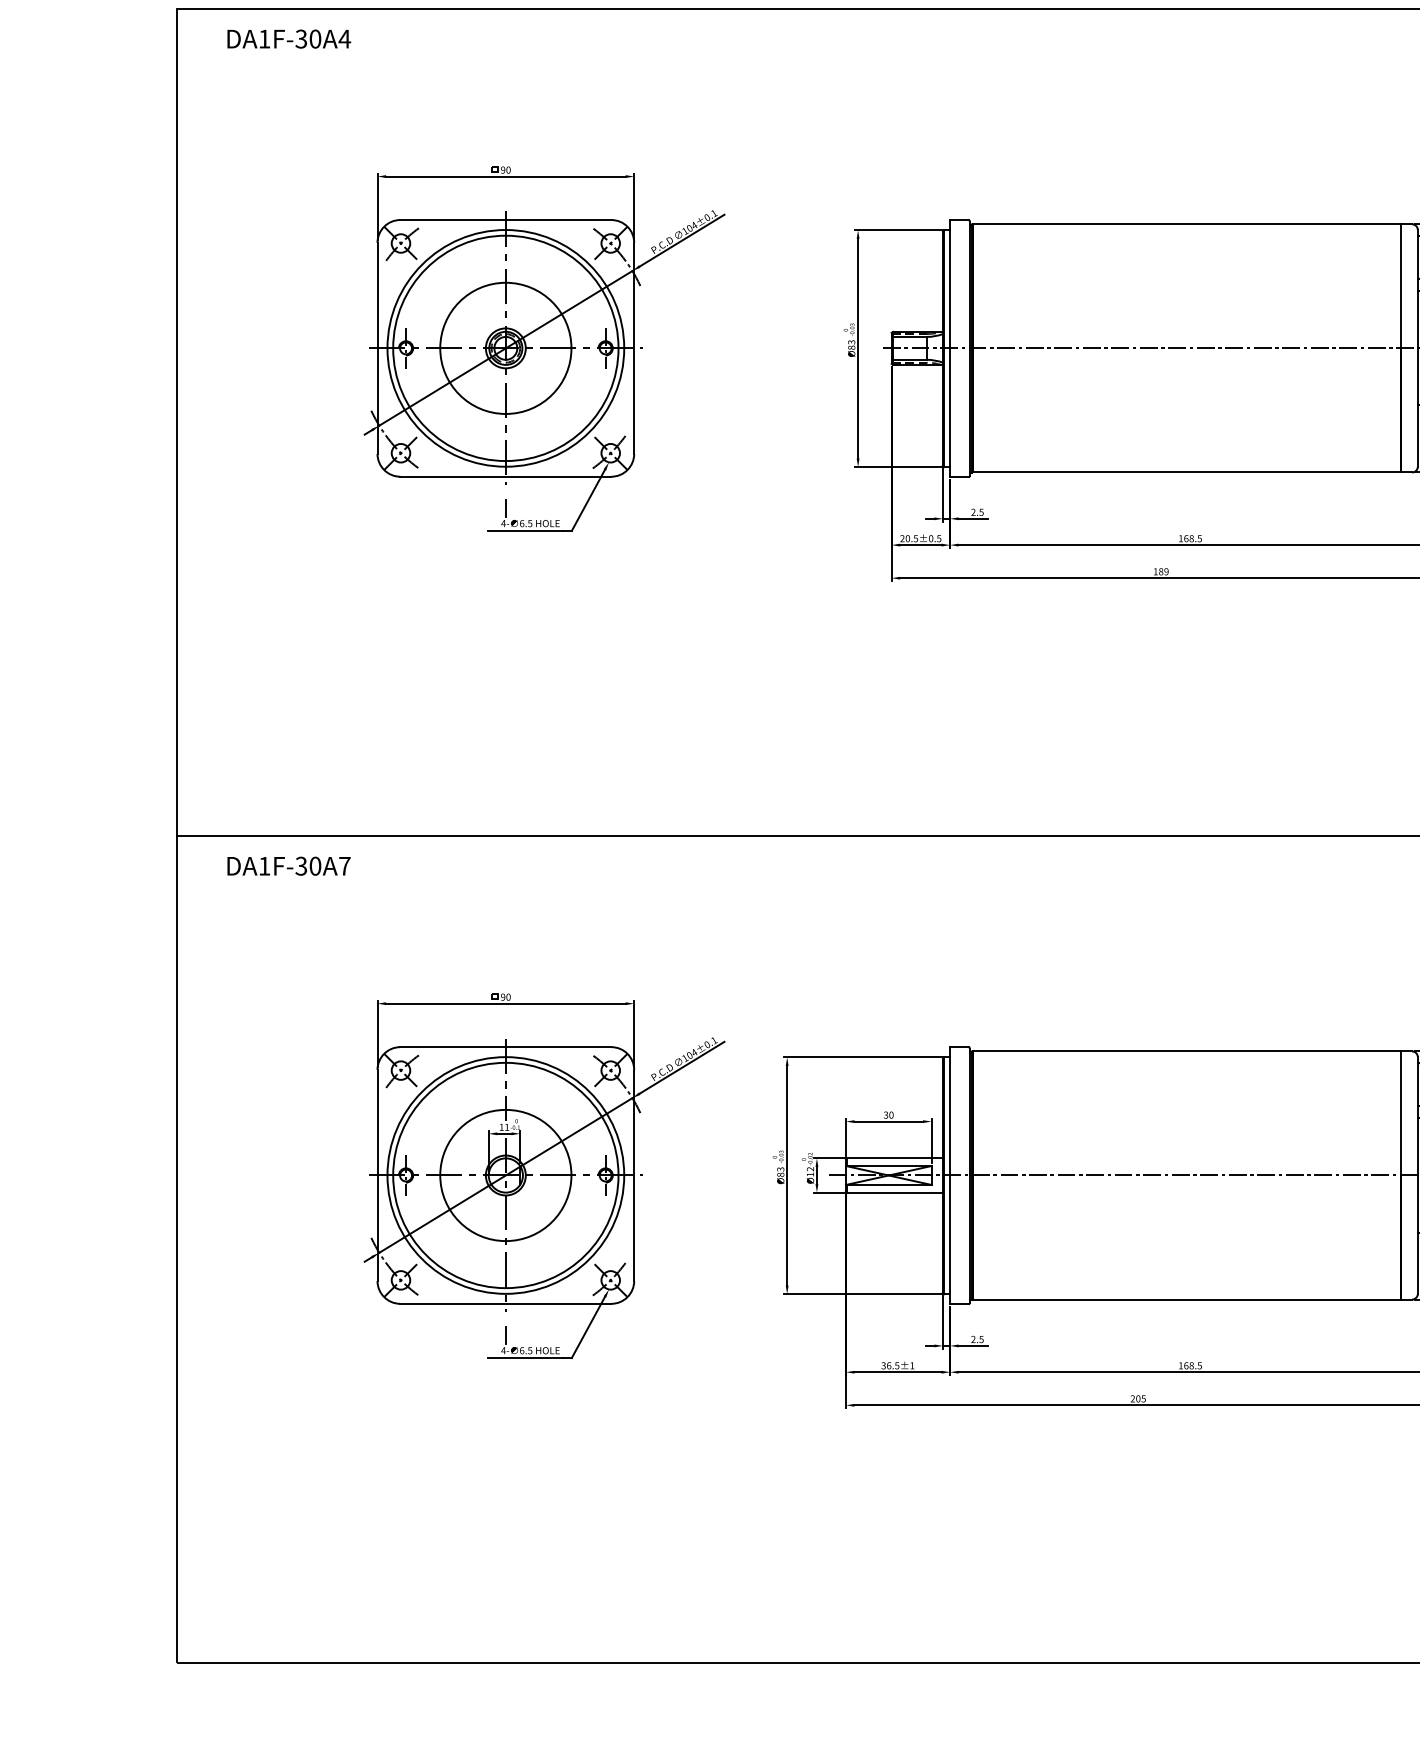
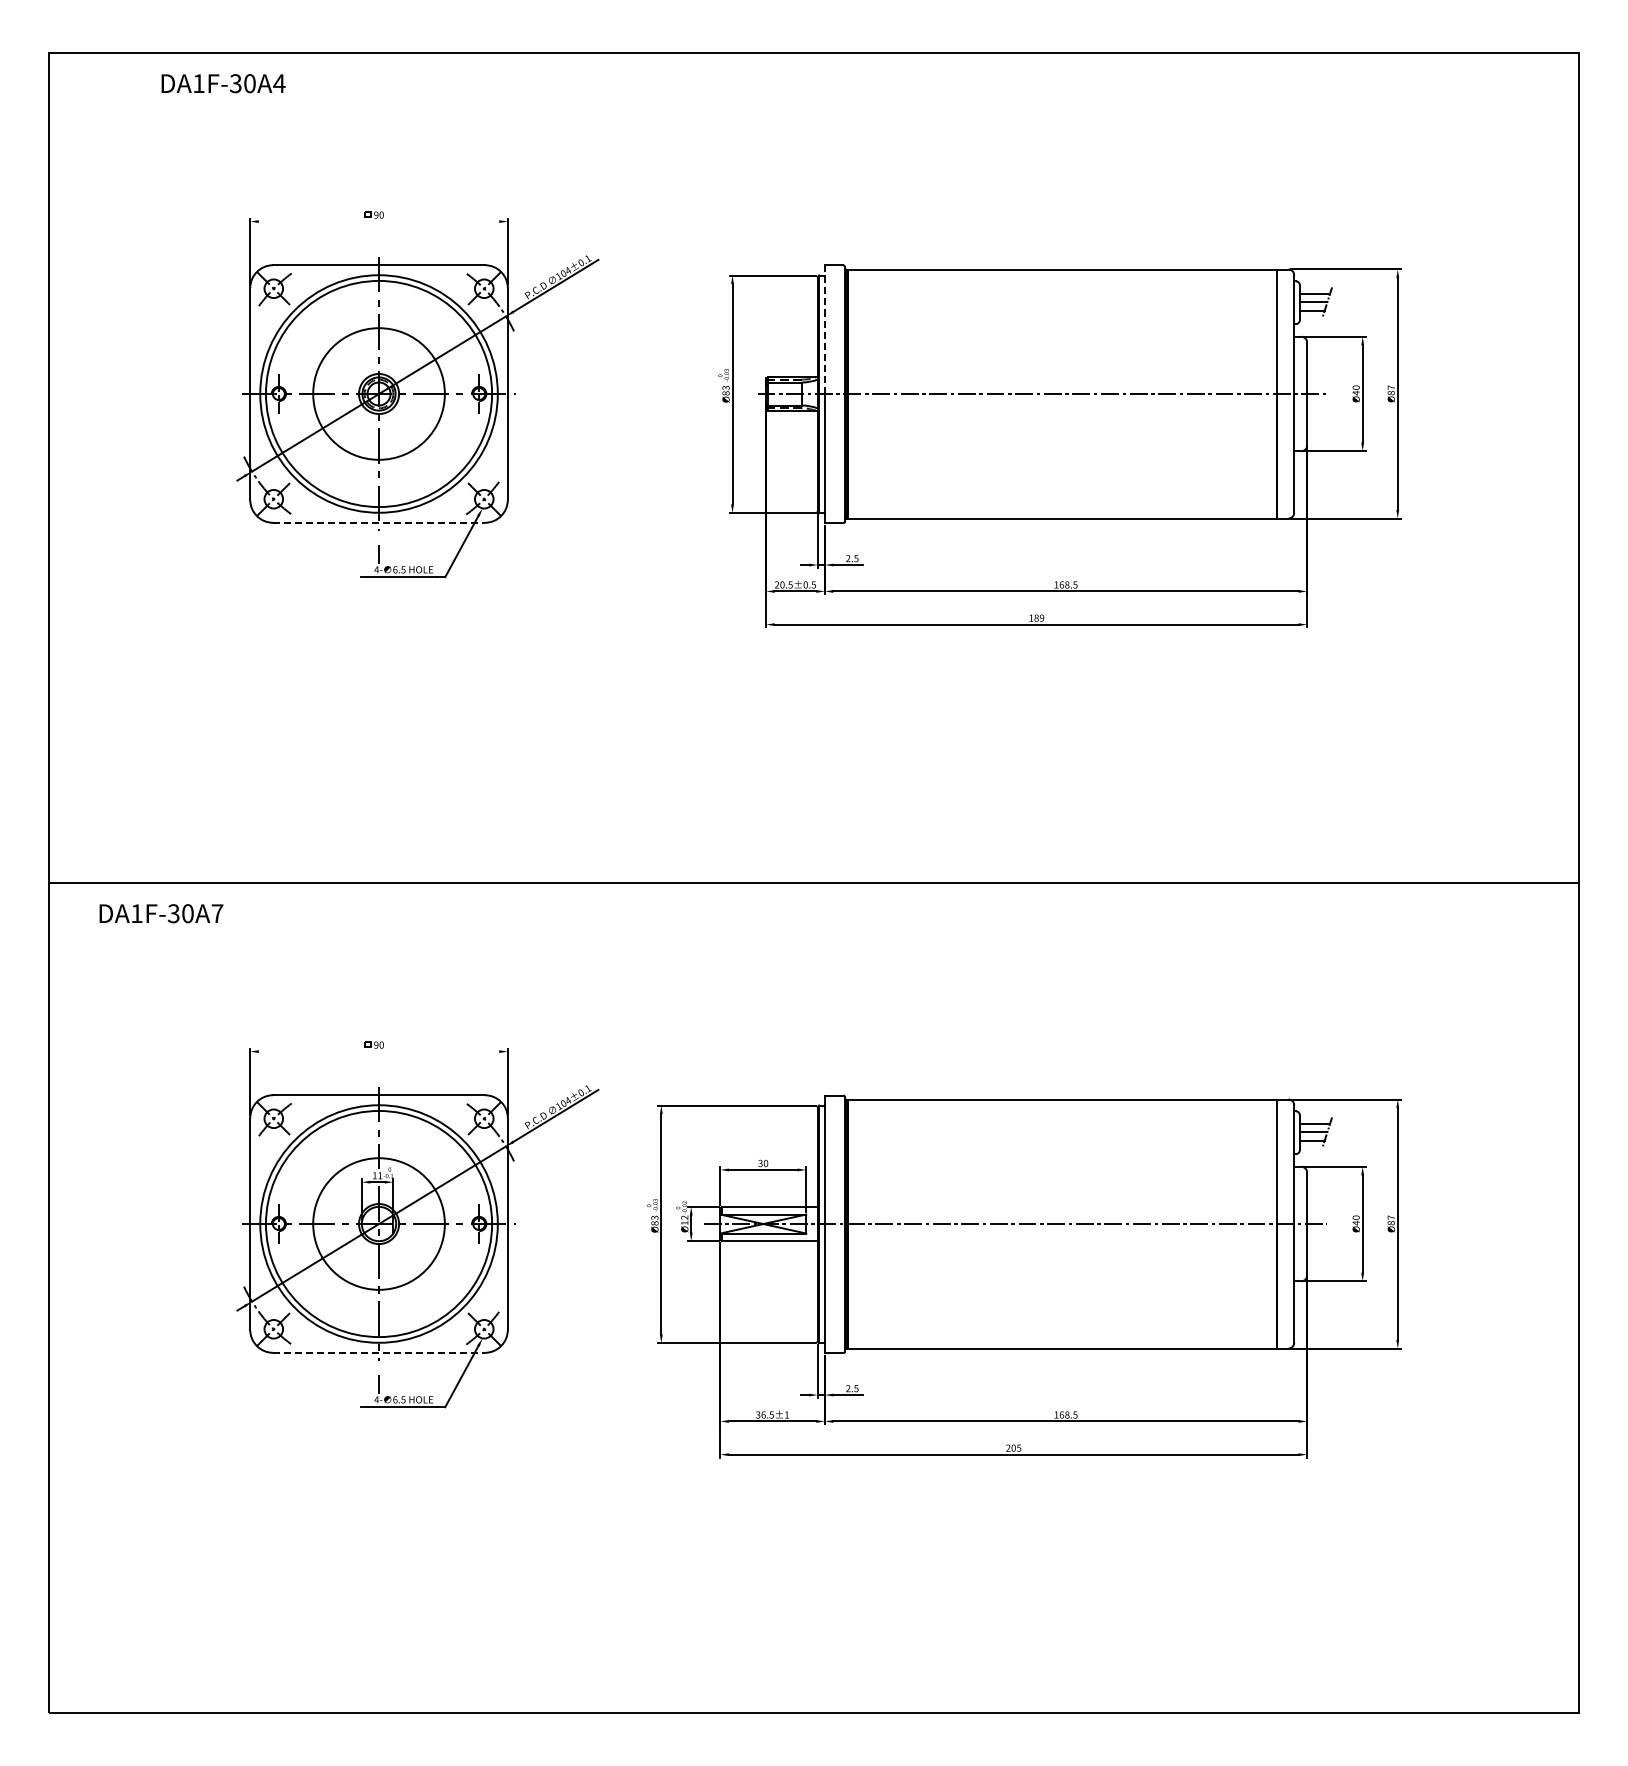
text: (289, 38) -> (223, 83), moved
line: (505, 176) -> (378, 221), removed
line: (949, 285) -> (824, 330), solid -> dashed
line: (506, 476) -> (379, 522), solid -> dashed
line: (505, 1003) -> (378, 1051), removed
line: (506, 1303) -> (379, 1352), solid -> dashed

